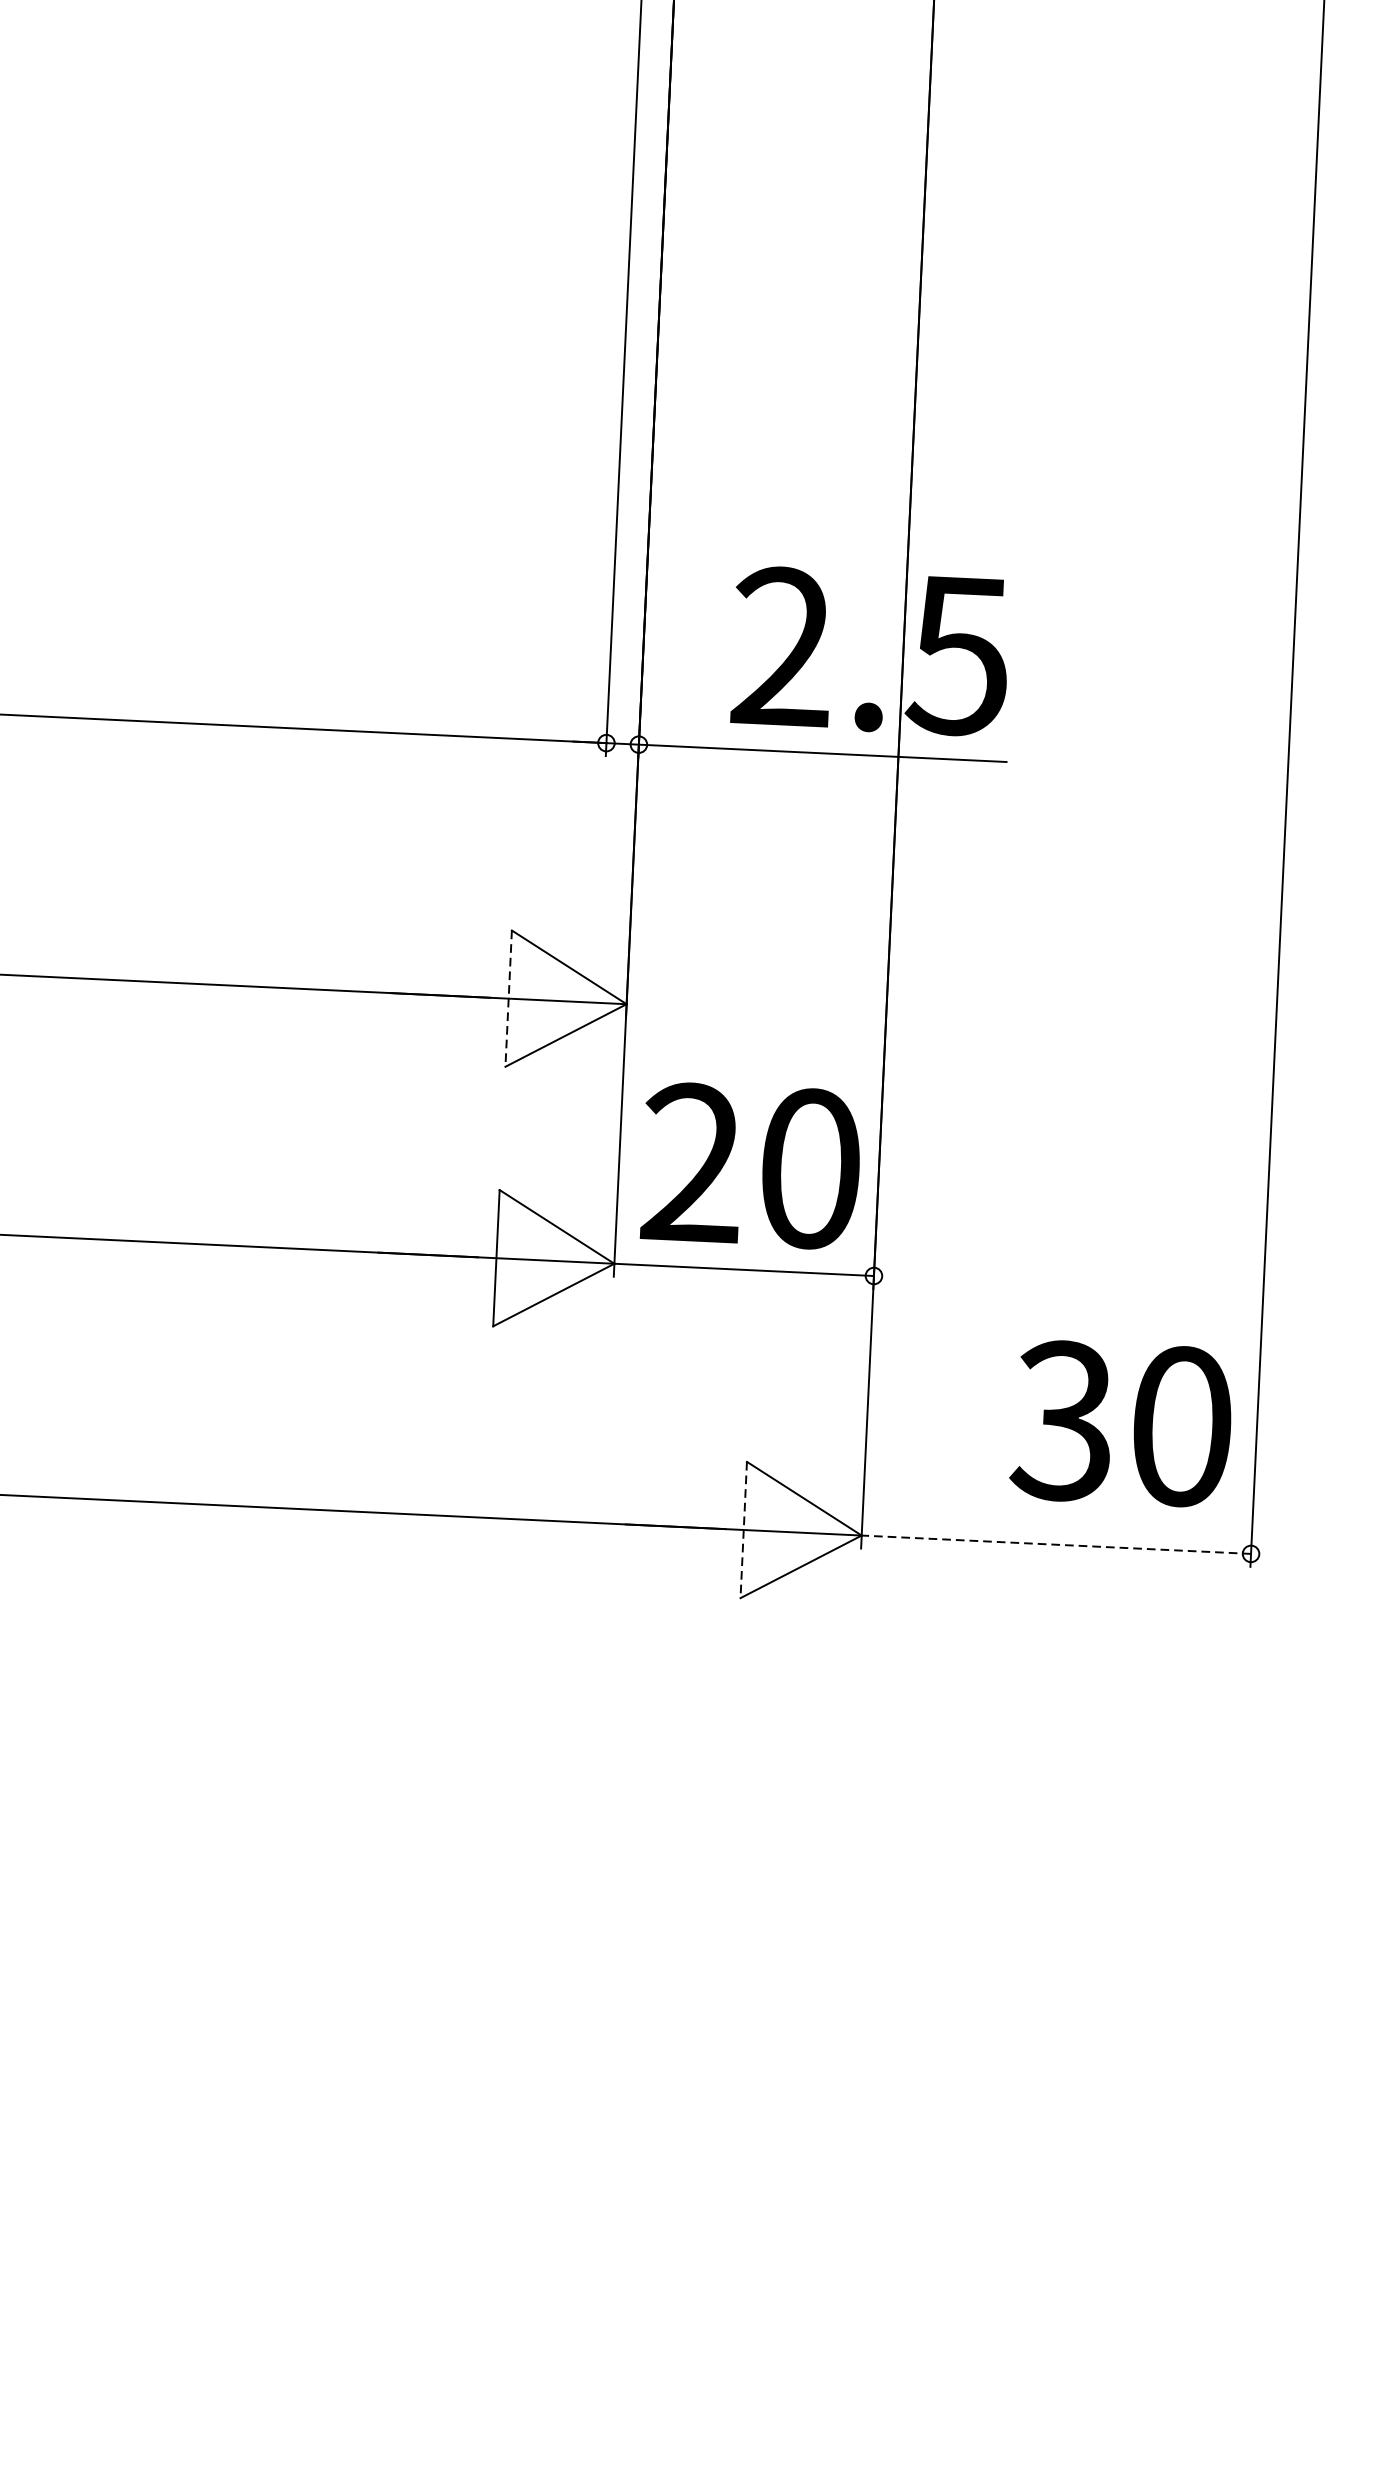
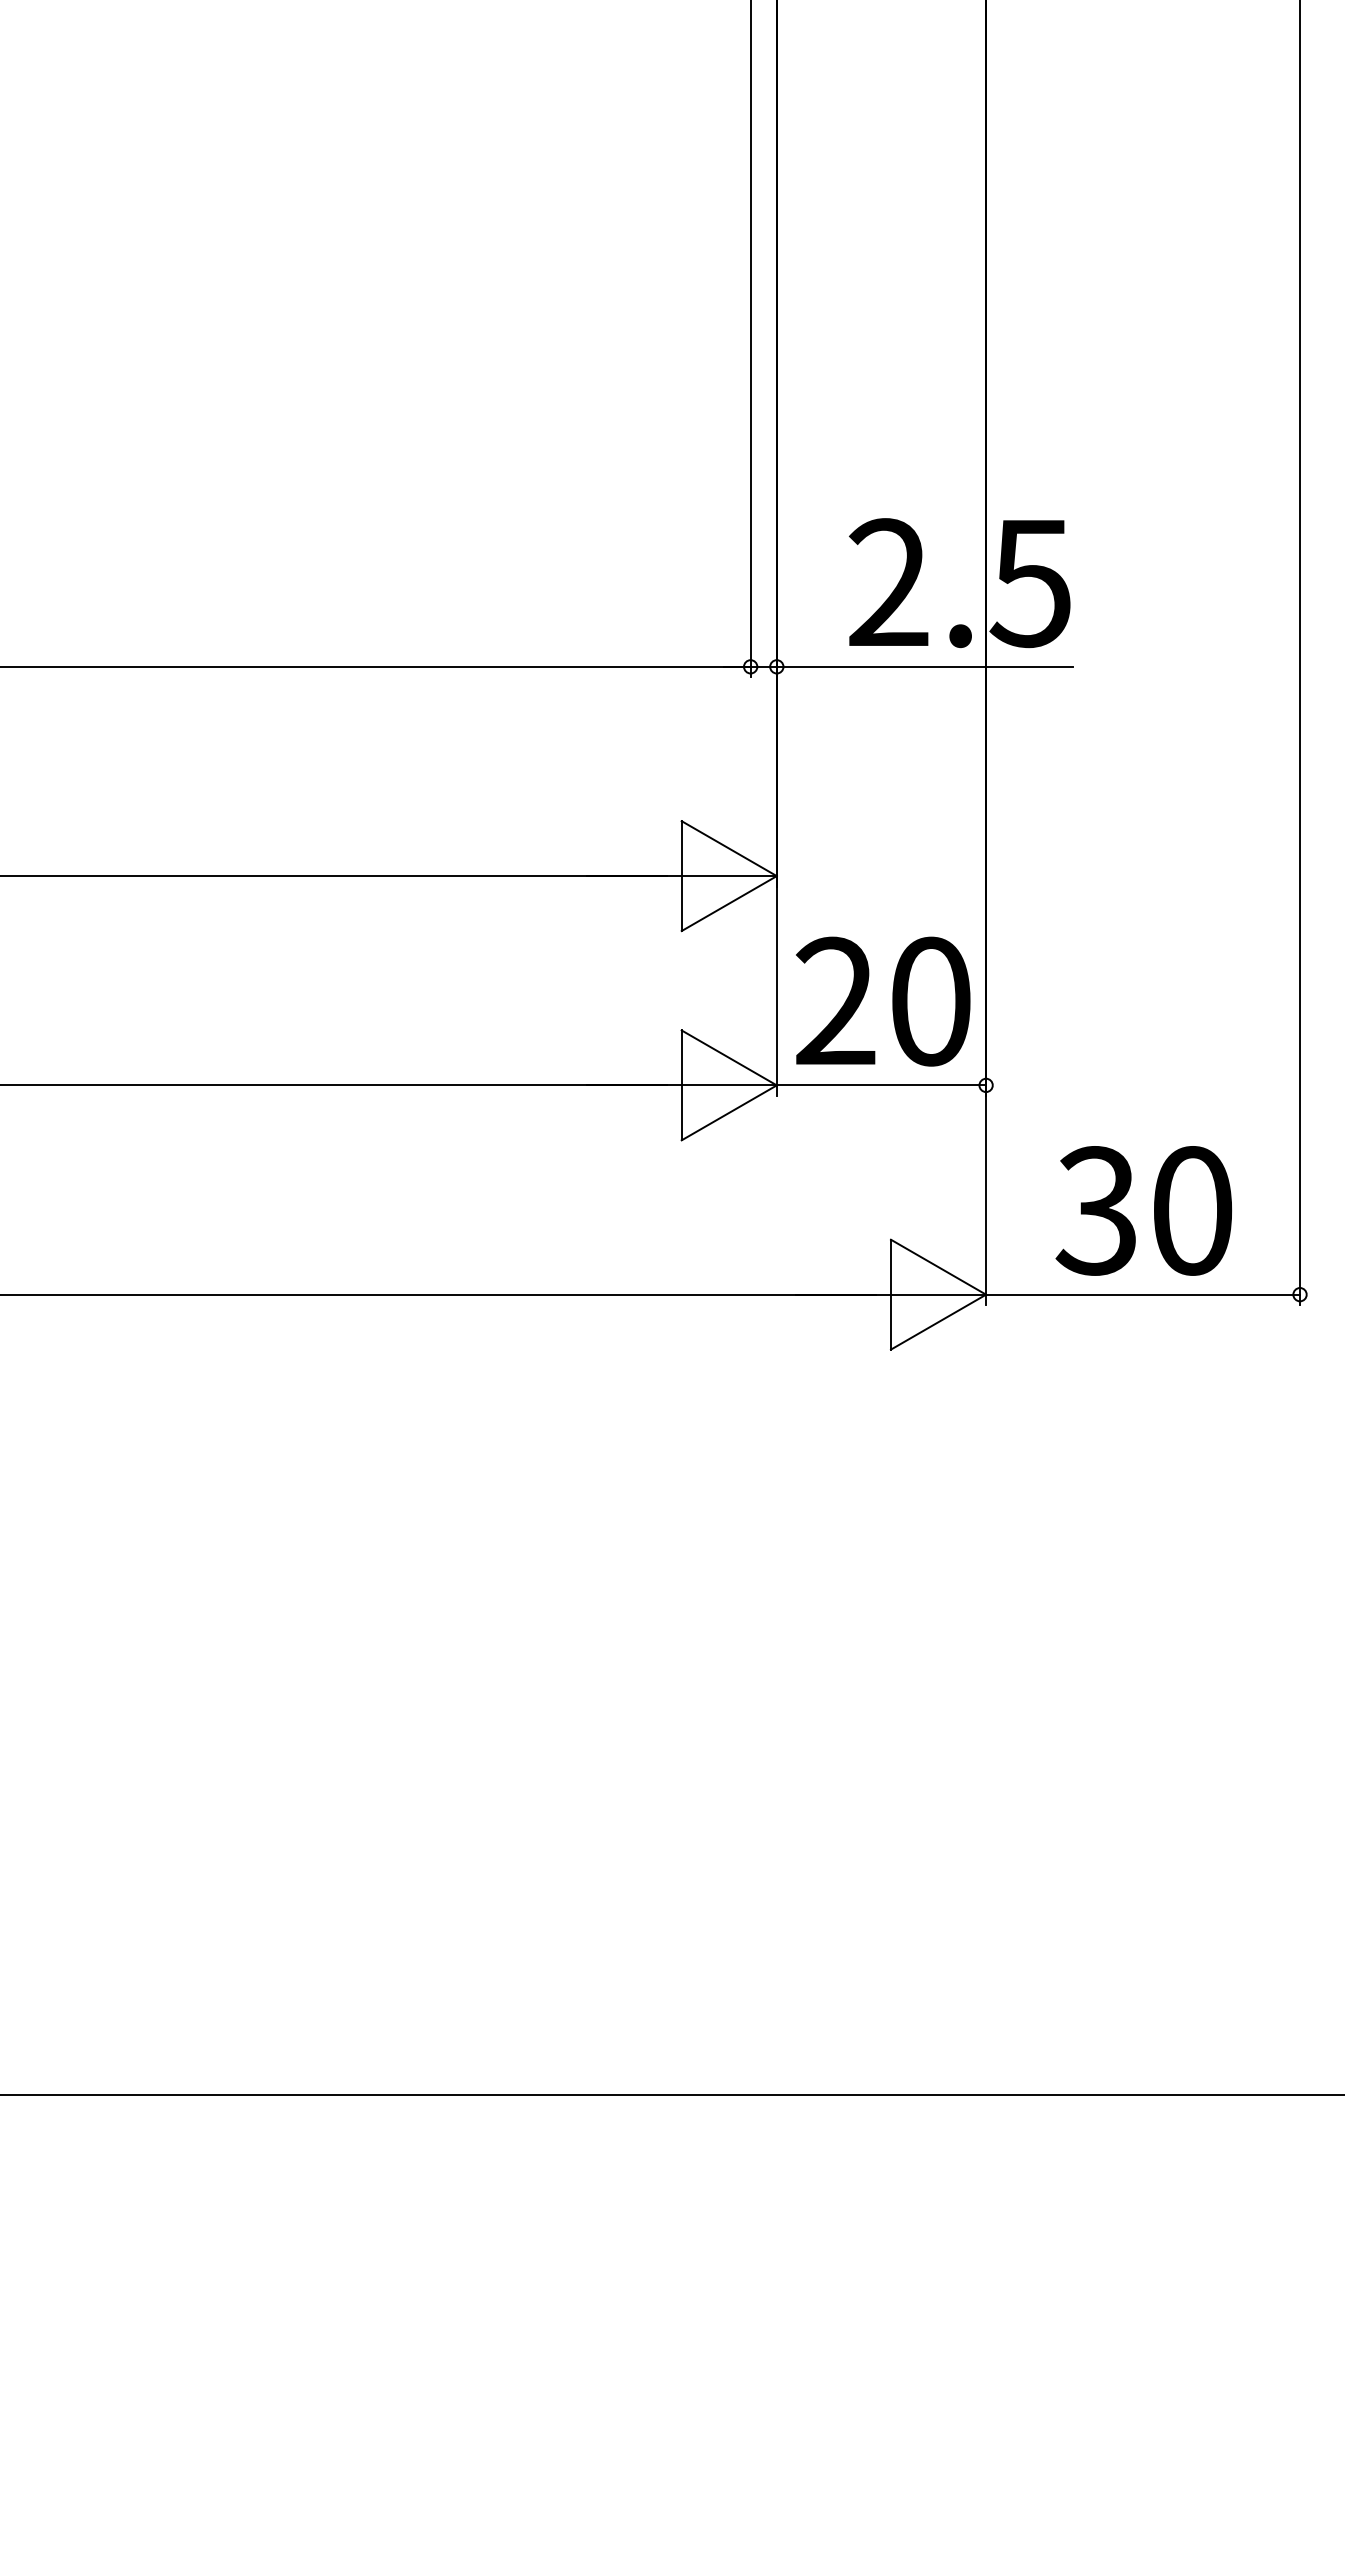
line: (508, 999) -> (681, 876), dashed -> solid
text: (1121, 1423) -> (1143, 1210), moved
line: (743, 1529) -> (890, 1294), dashed -> solid
line: (1056, 1544) -> (1143, 1294), dashed -> solid

